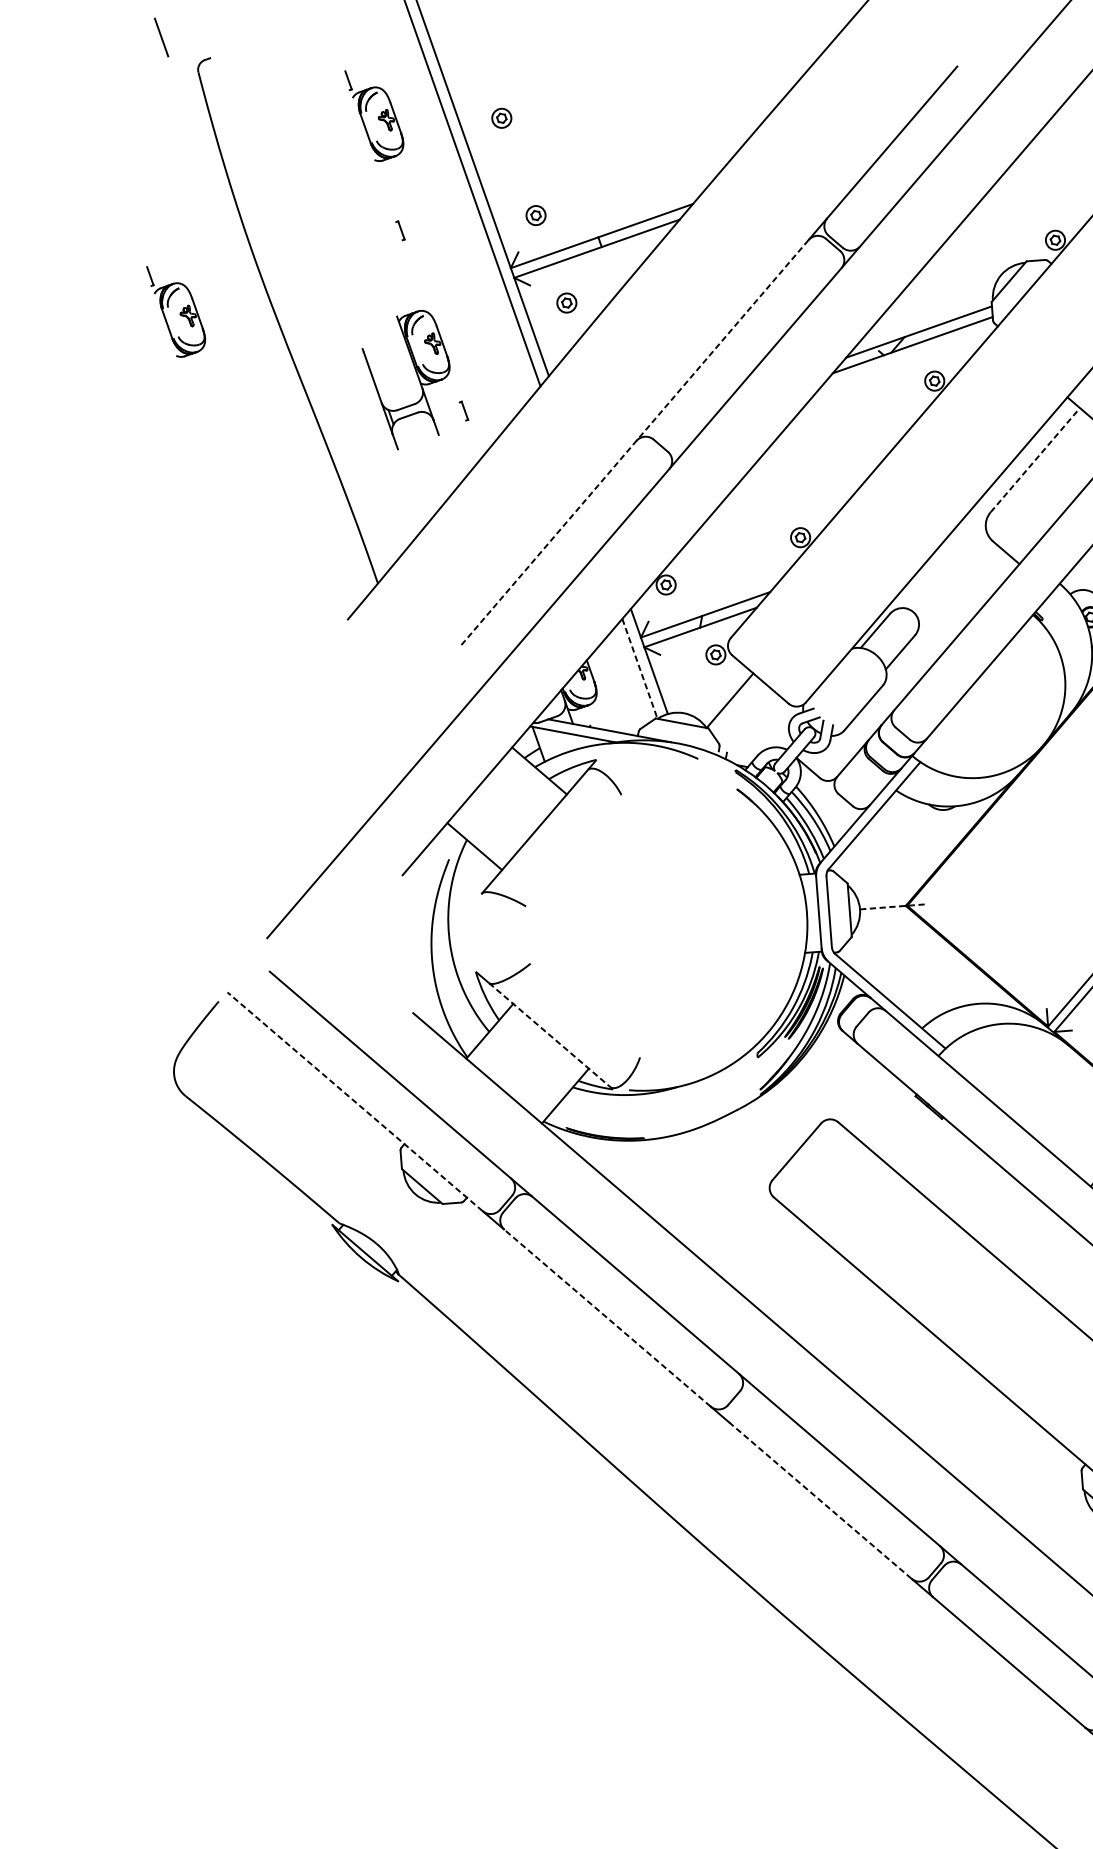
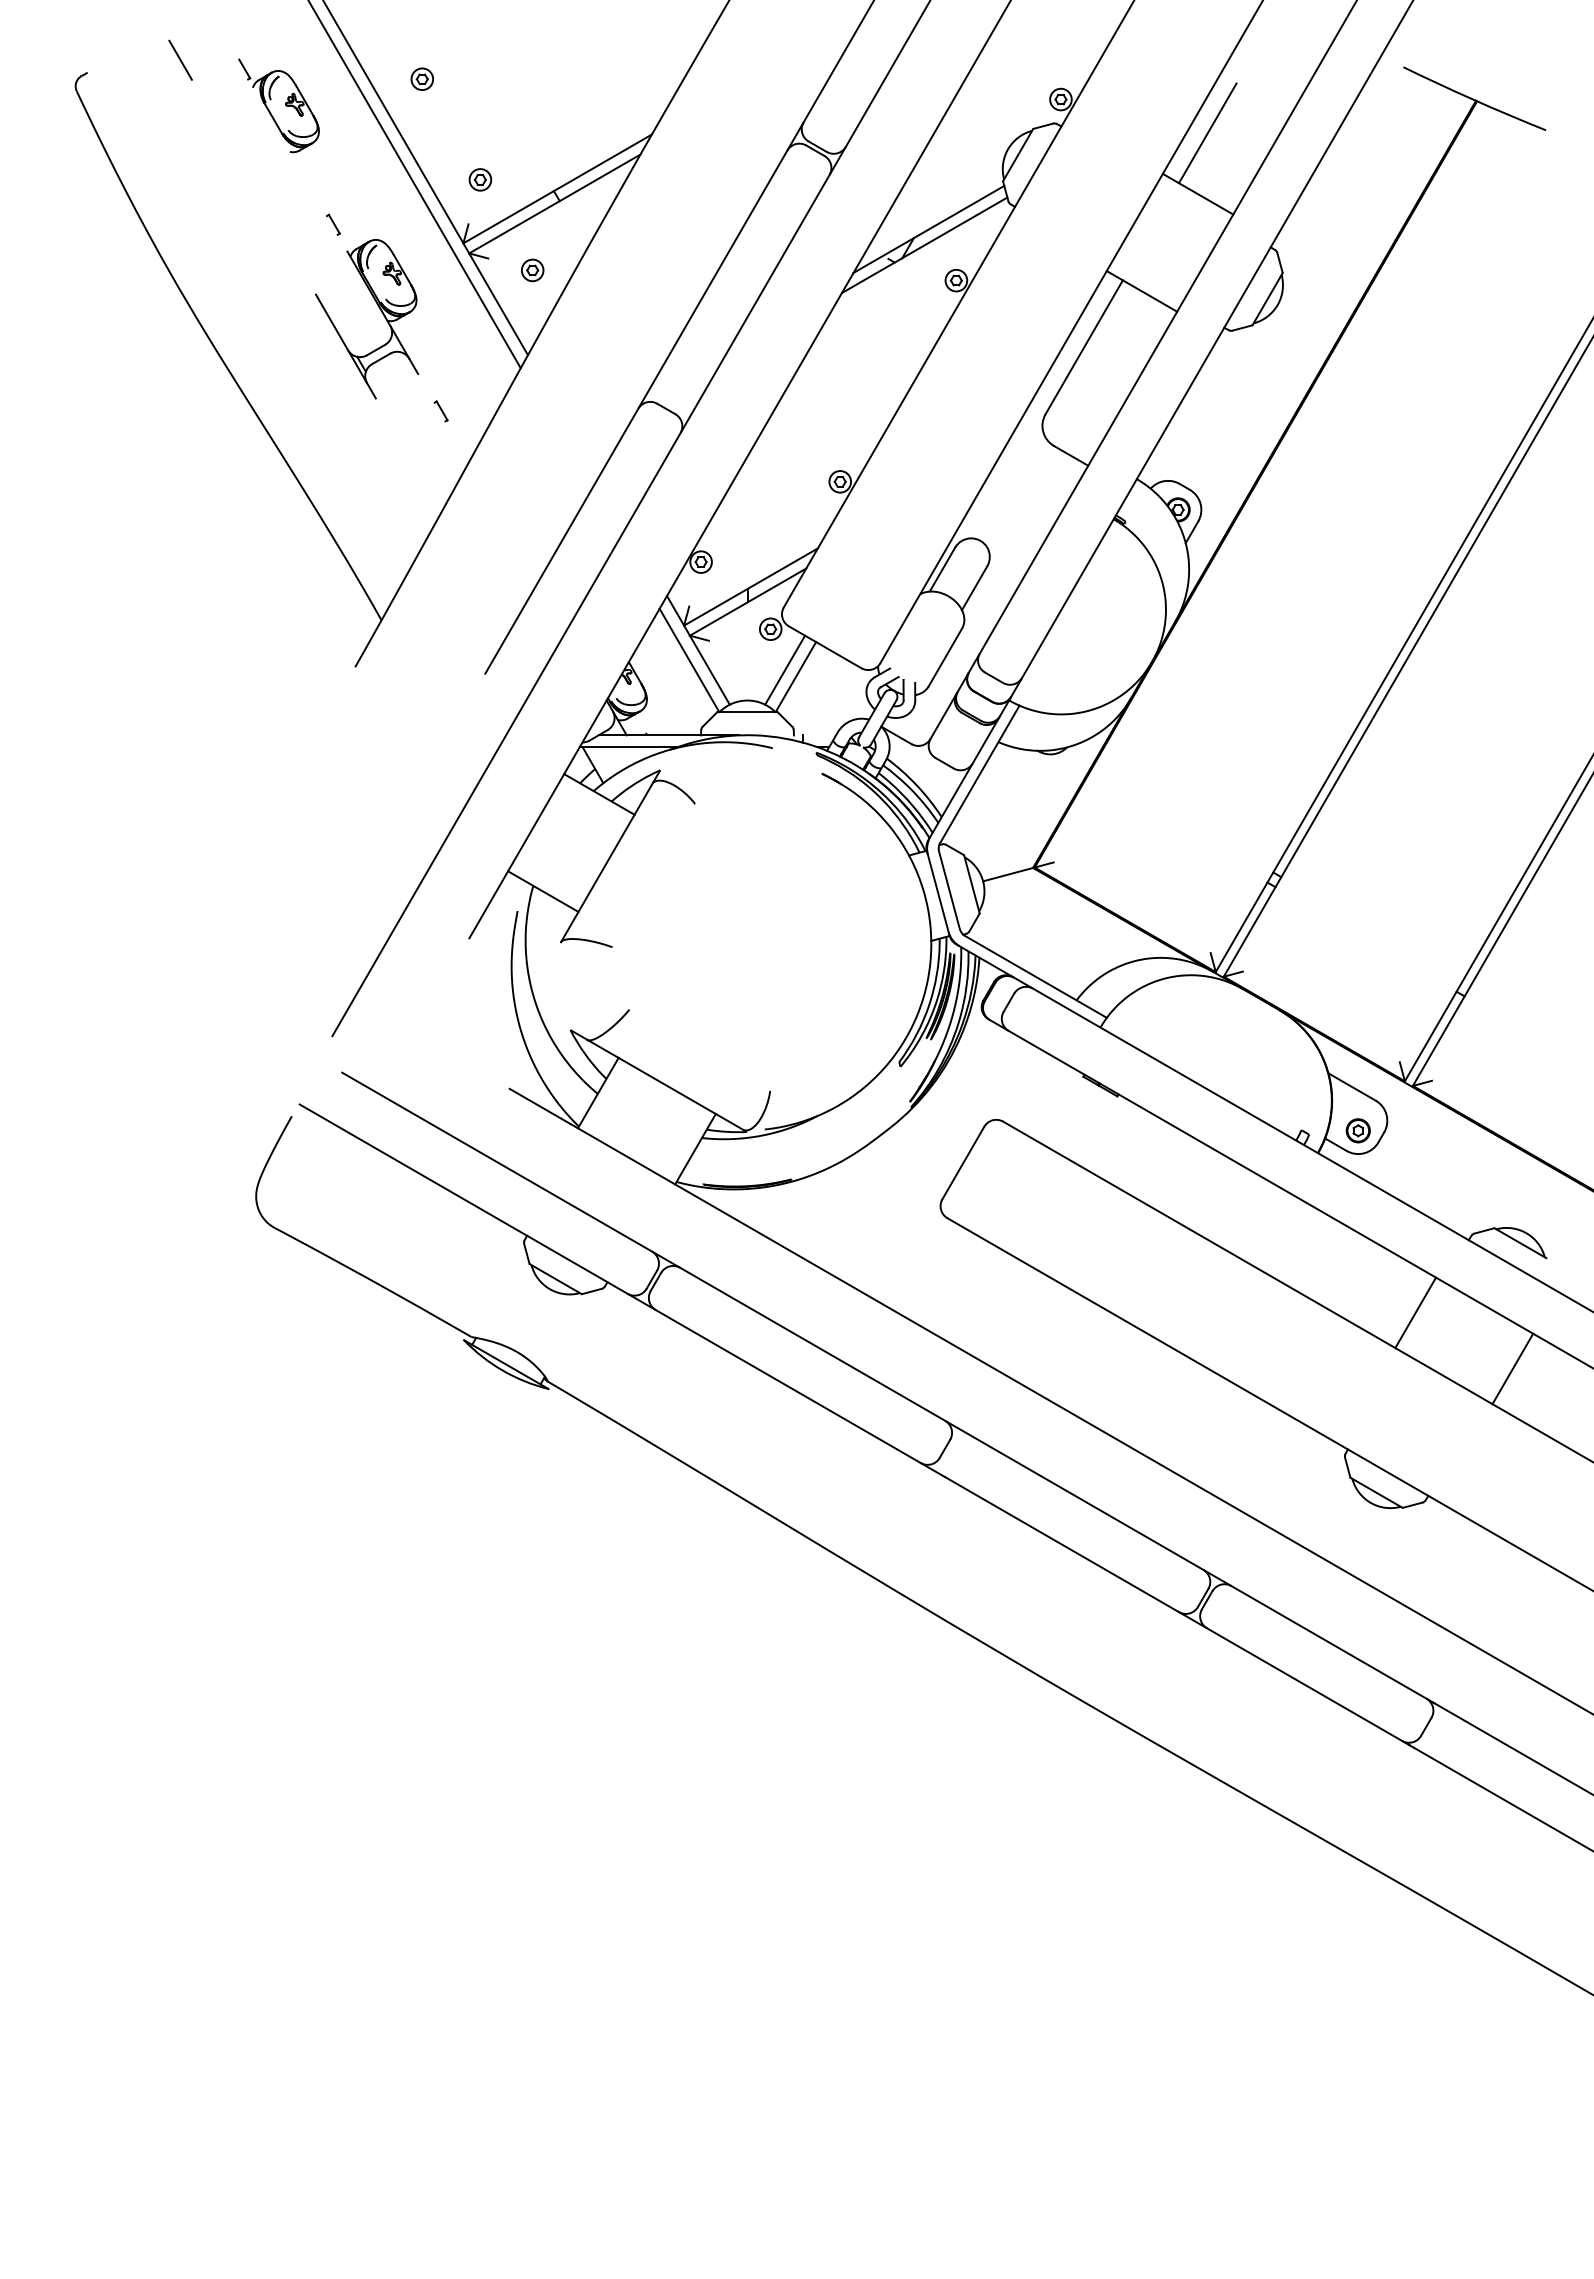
line: (161, 36) -> (180, 59), moved
part: (173, 313) -> (99, 363), removed
part: (415, 372) -> (379, 309), moved
line: (634, 443) -> (636, 412), dashed -> solid
line: (1035, 459) -> (1084, 346), dashed -> solid
line: (639, 668) -> (689, 660), dashed -> solid
line: (722, 692) -> (785, 669), added
line: (892, 906) -> (1018, 871), dashed -> solid
line: (549, 1035) -> (665, 1085), dashed -> solid
line: (355, 1101) -> (463, 1198), dashed -> solid
line: (607, 1318) -> (788, 1386), dashed -> solid
line: (820, 1500) -> (1061, 1544), dashed -> solid

